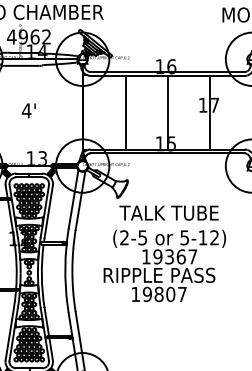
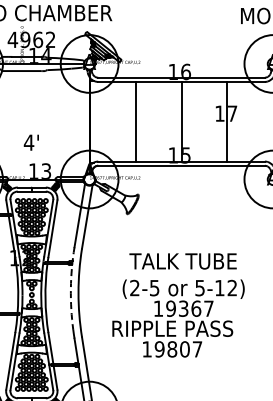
text: (28, 110) -> (30, 142), moved
text: (164, 253) -> (178, 305), moved
arc: (64, 266) -> (70, 288), solid -> dashed

